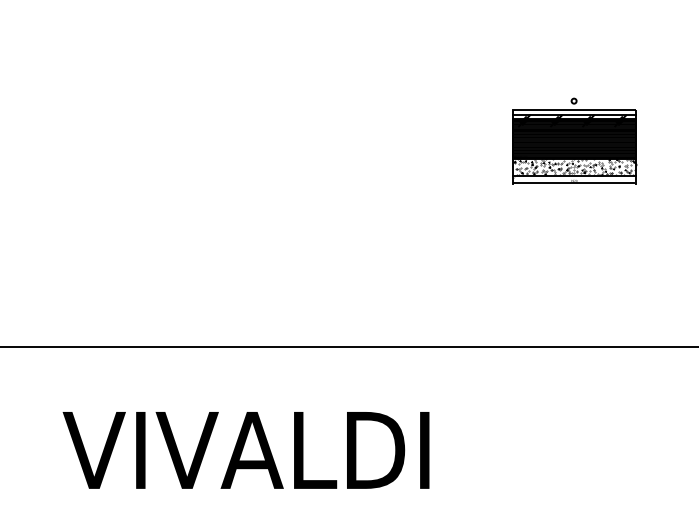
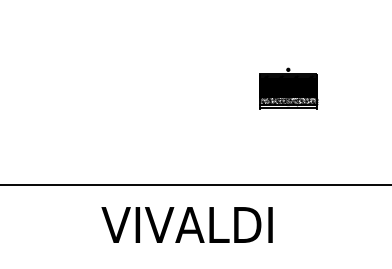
text: (244, 449) -> (186, 224), moved

